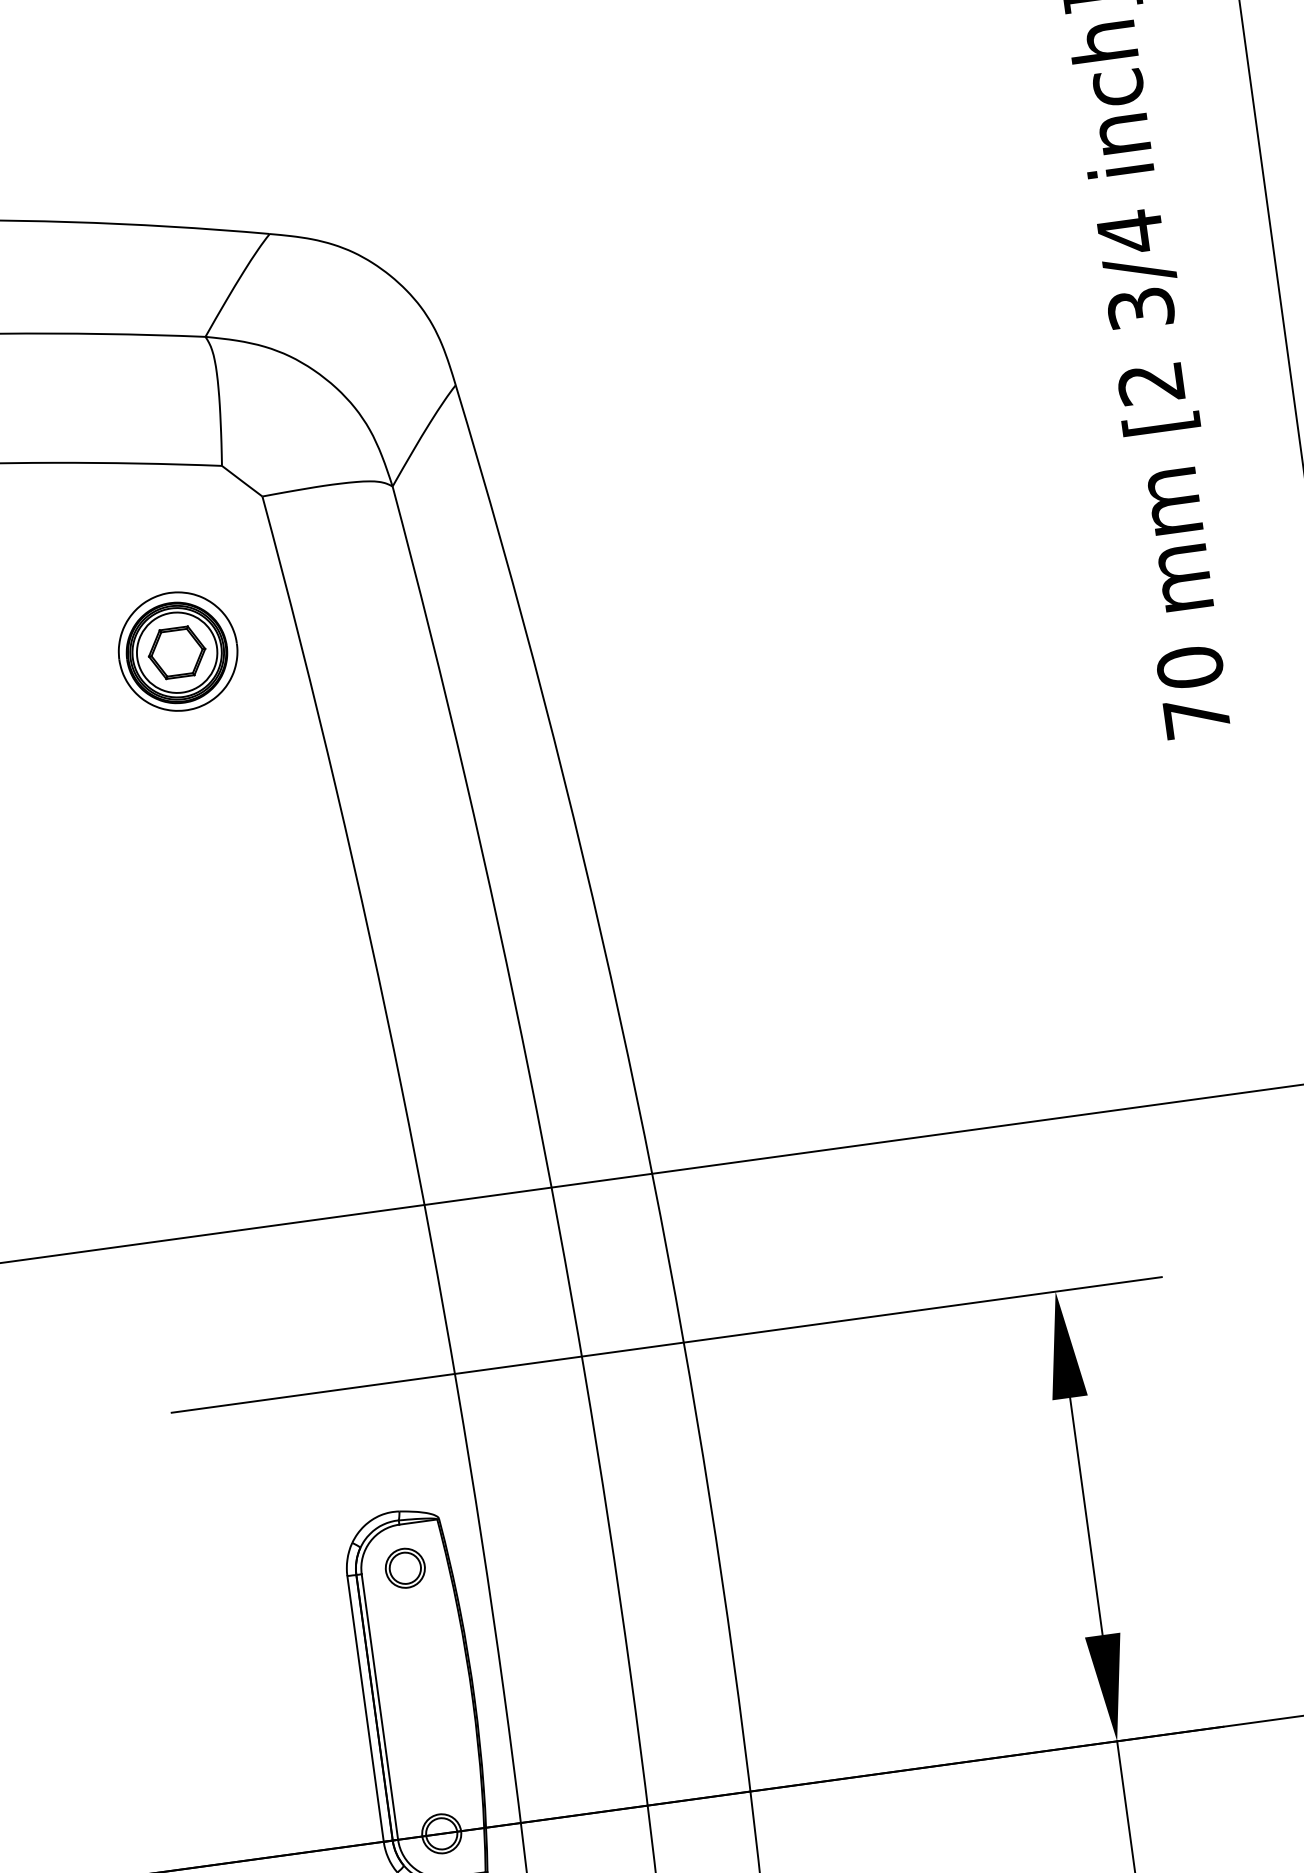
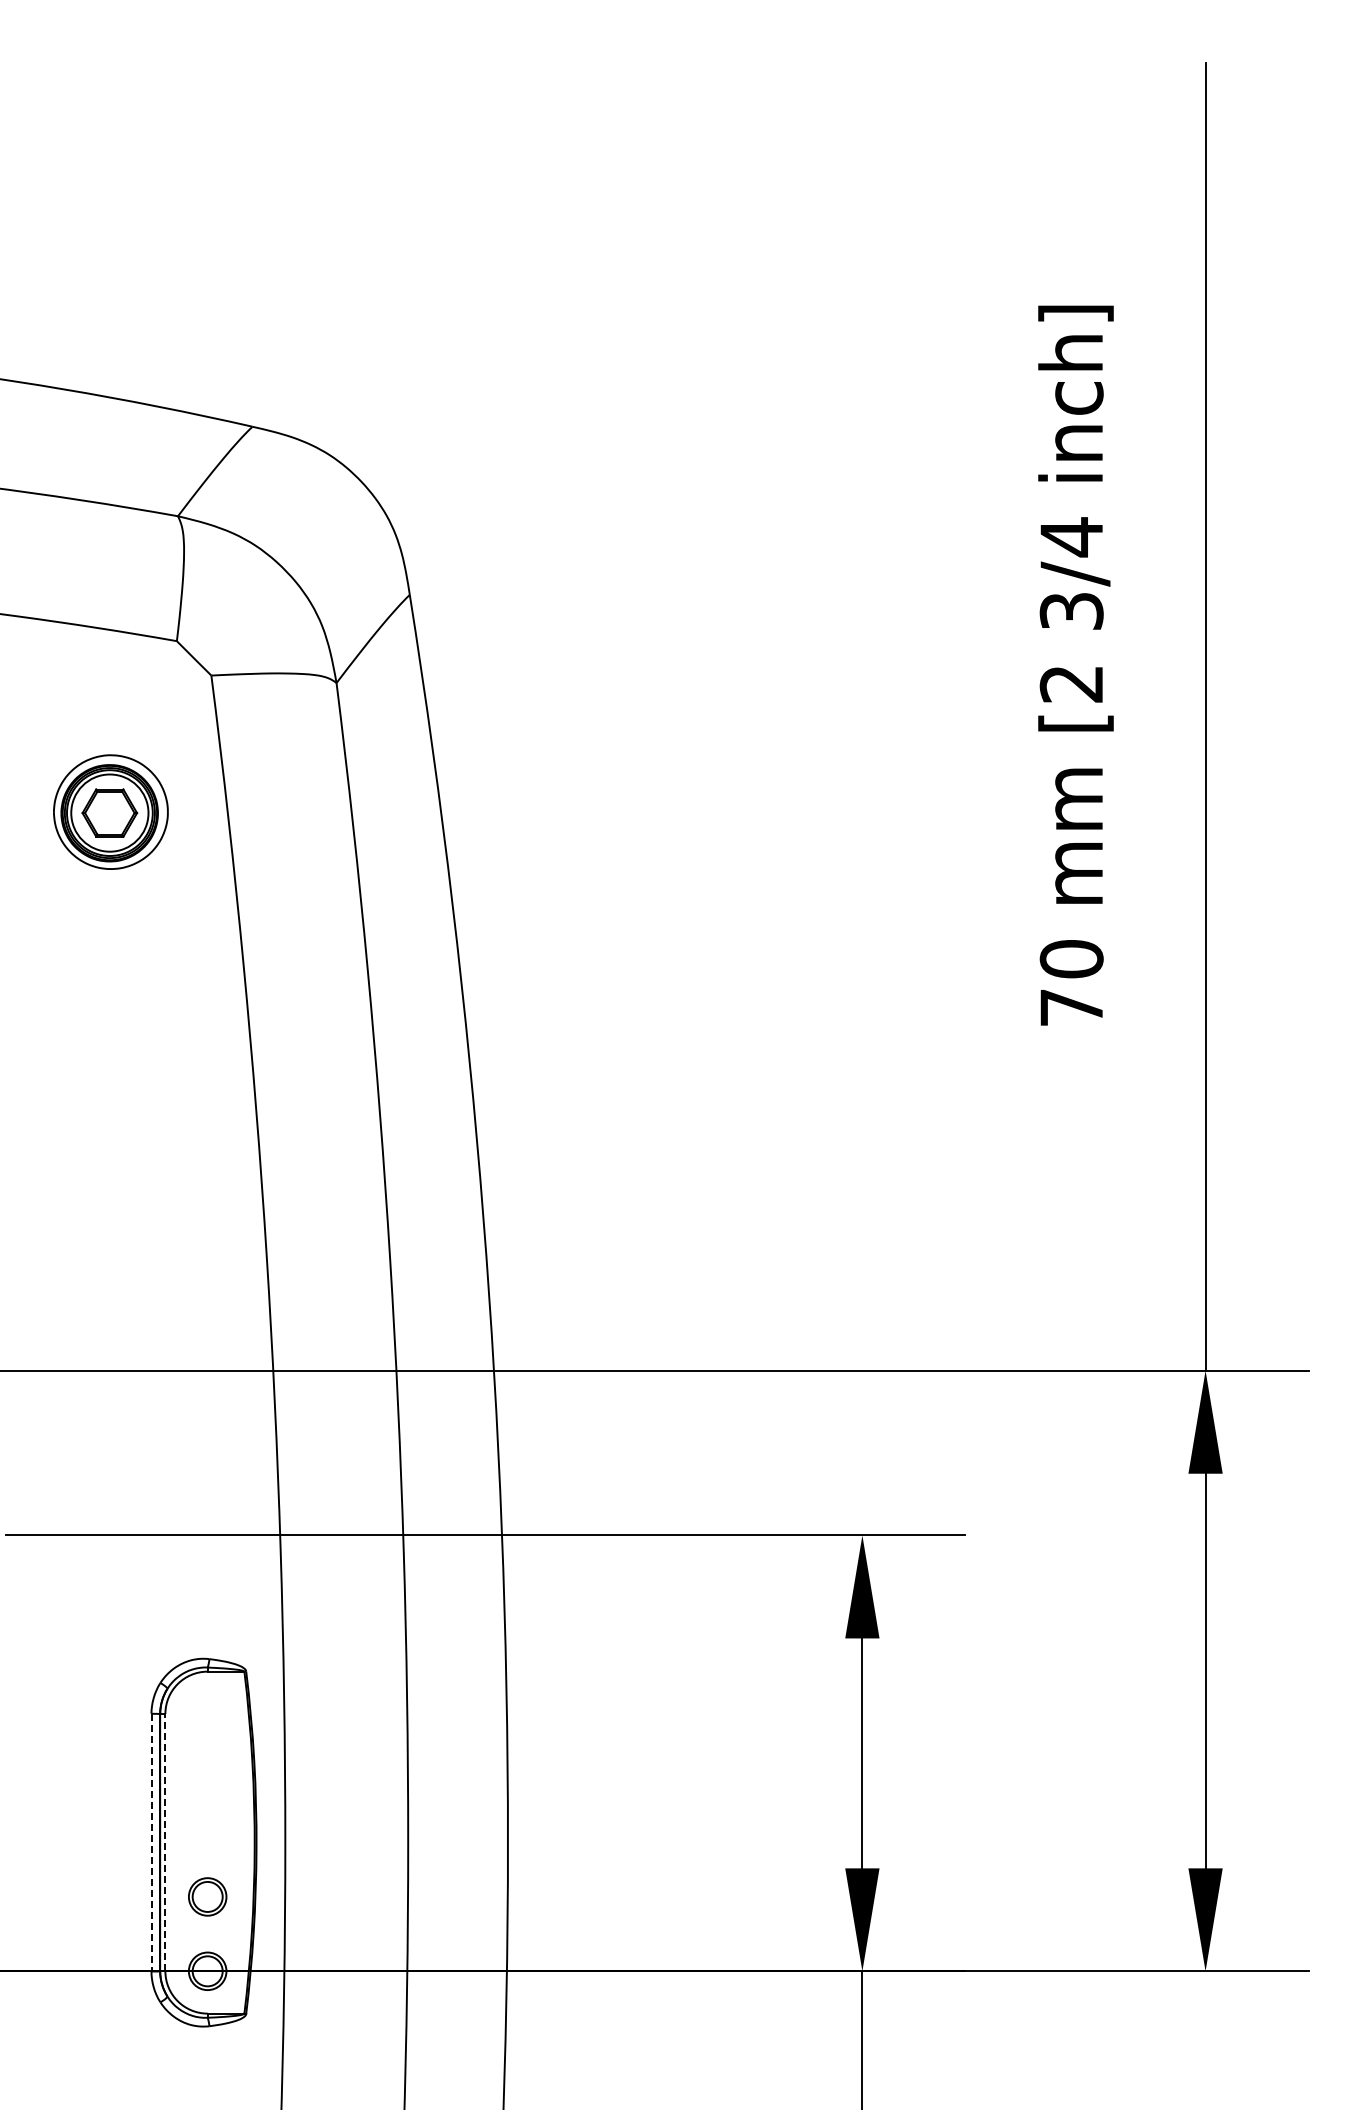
part: (405, 1567) -> (207, 1896), moved
line: (380, 1706) -> (165, 1842), solid -> dashed
line: (365, 1708) -> (151, 1842), solid -> dashed

